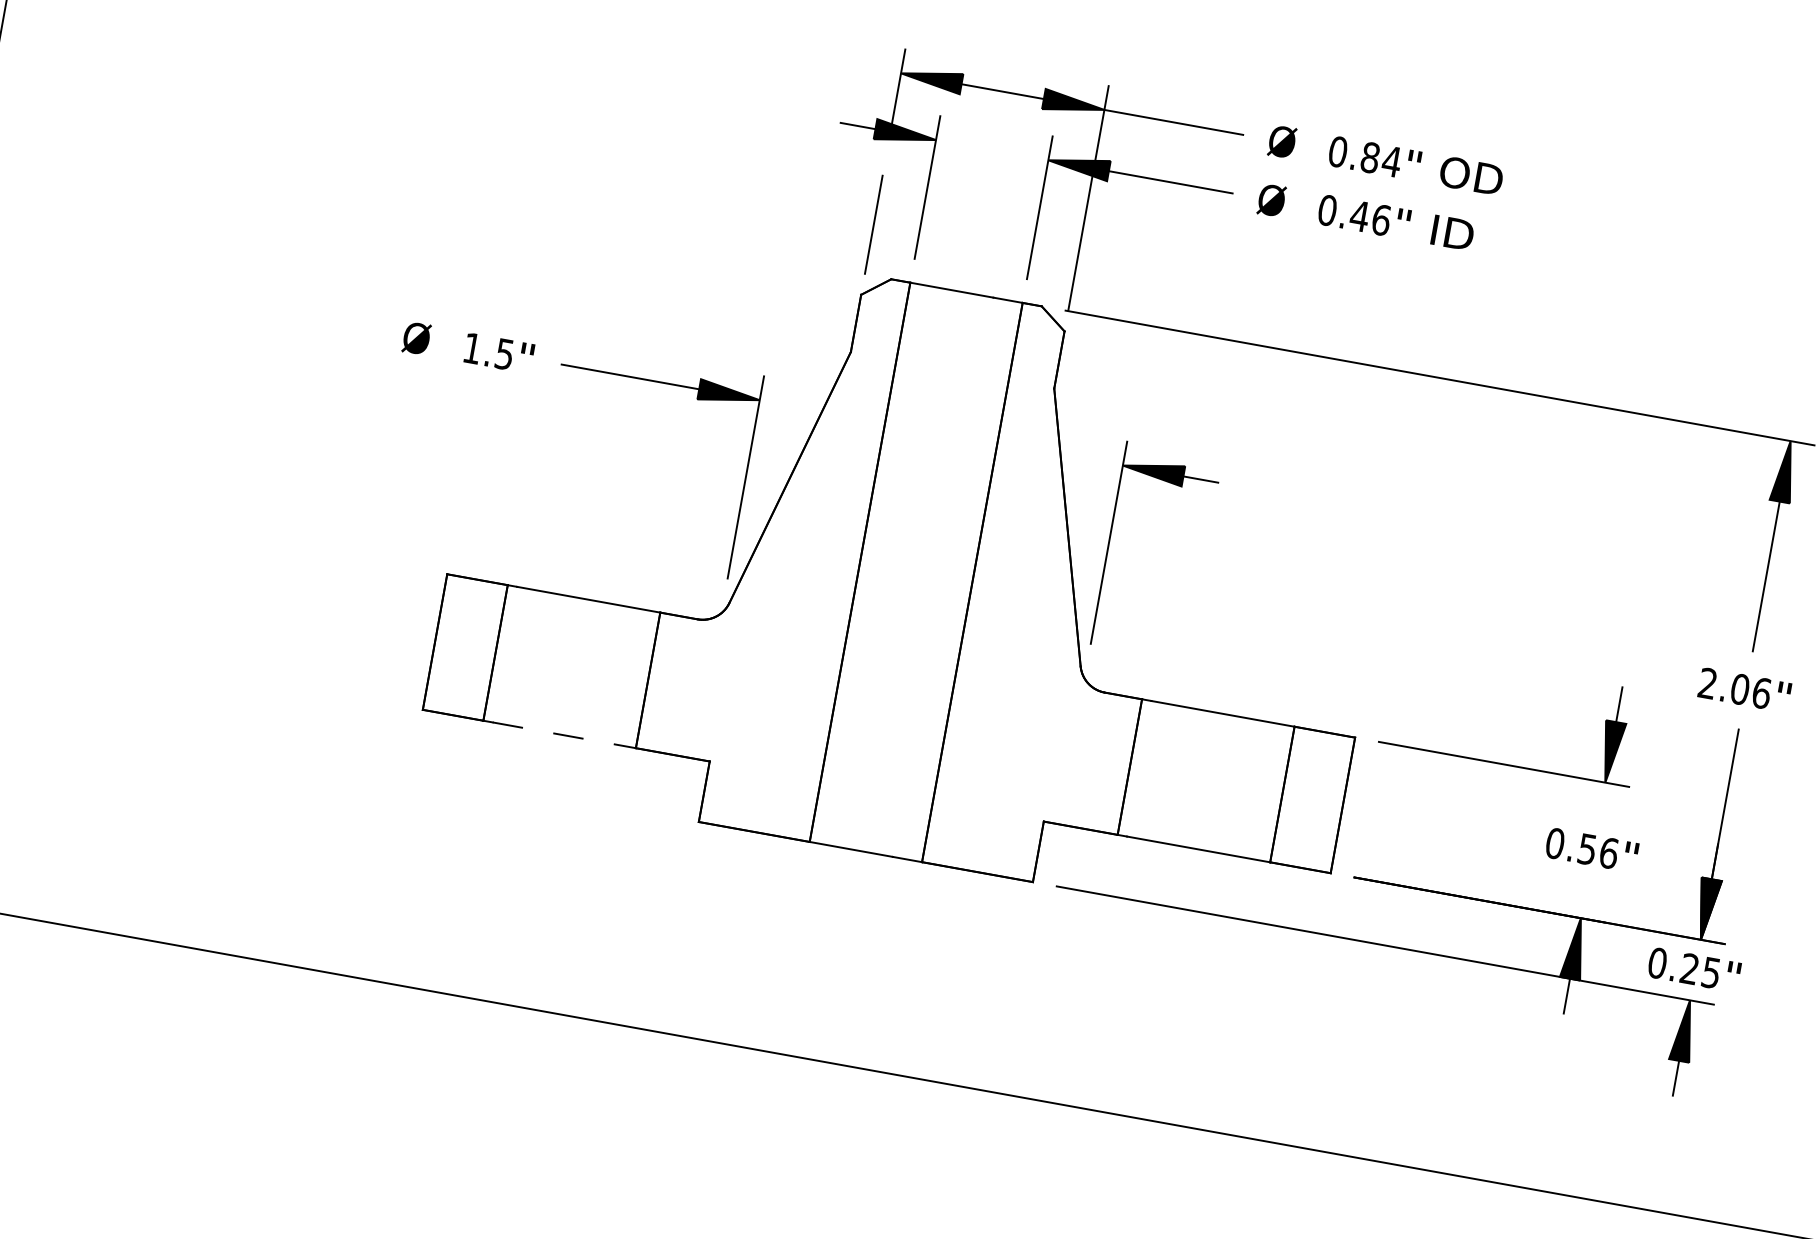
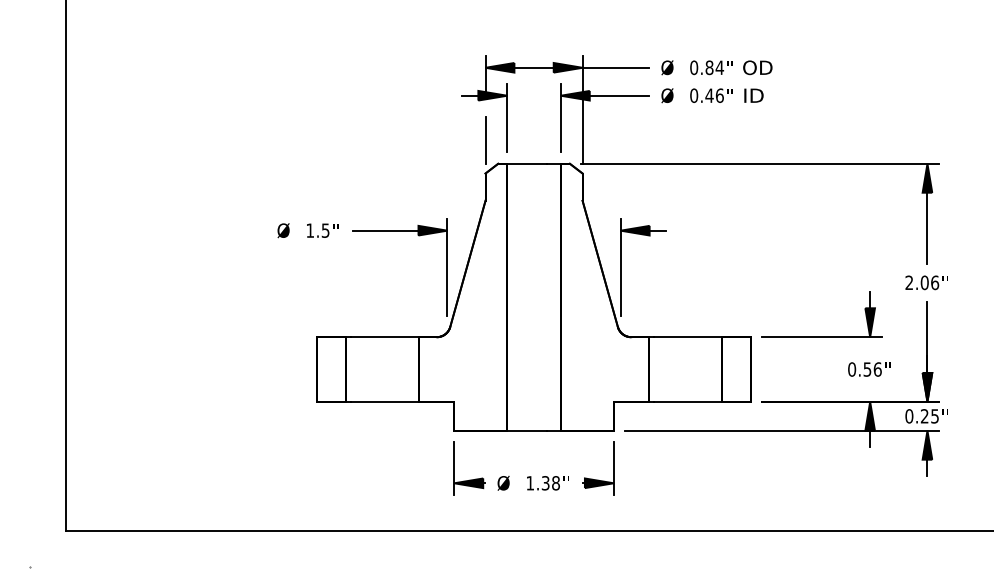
line: (565, 734) -> (385, 401), dashed -> solid
part: (843, 946) -> (531, 476), added

